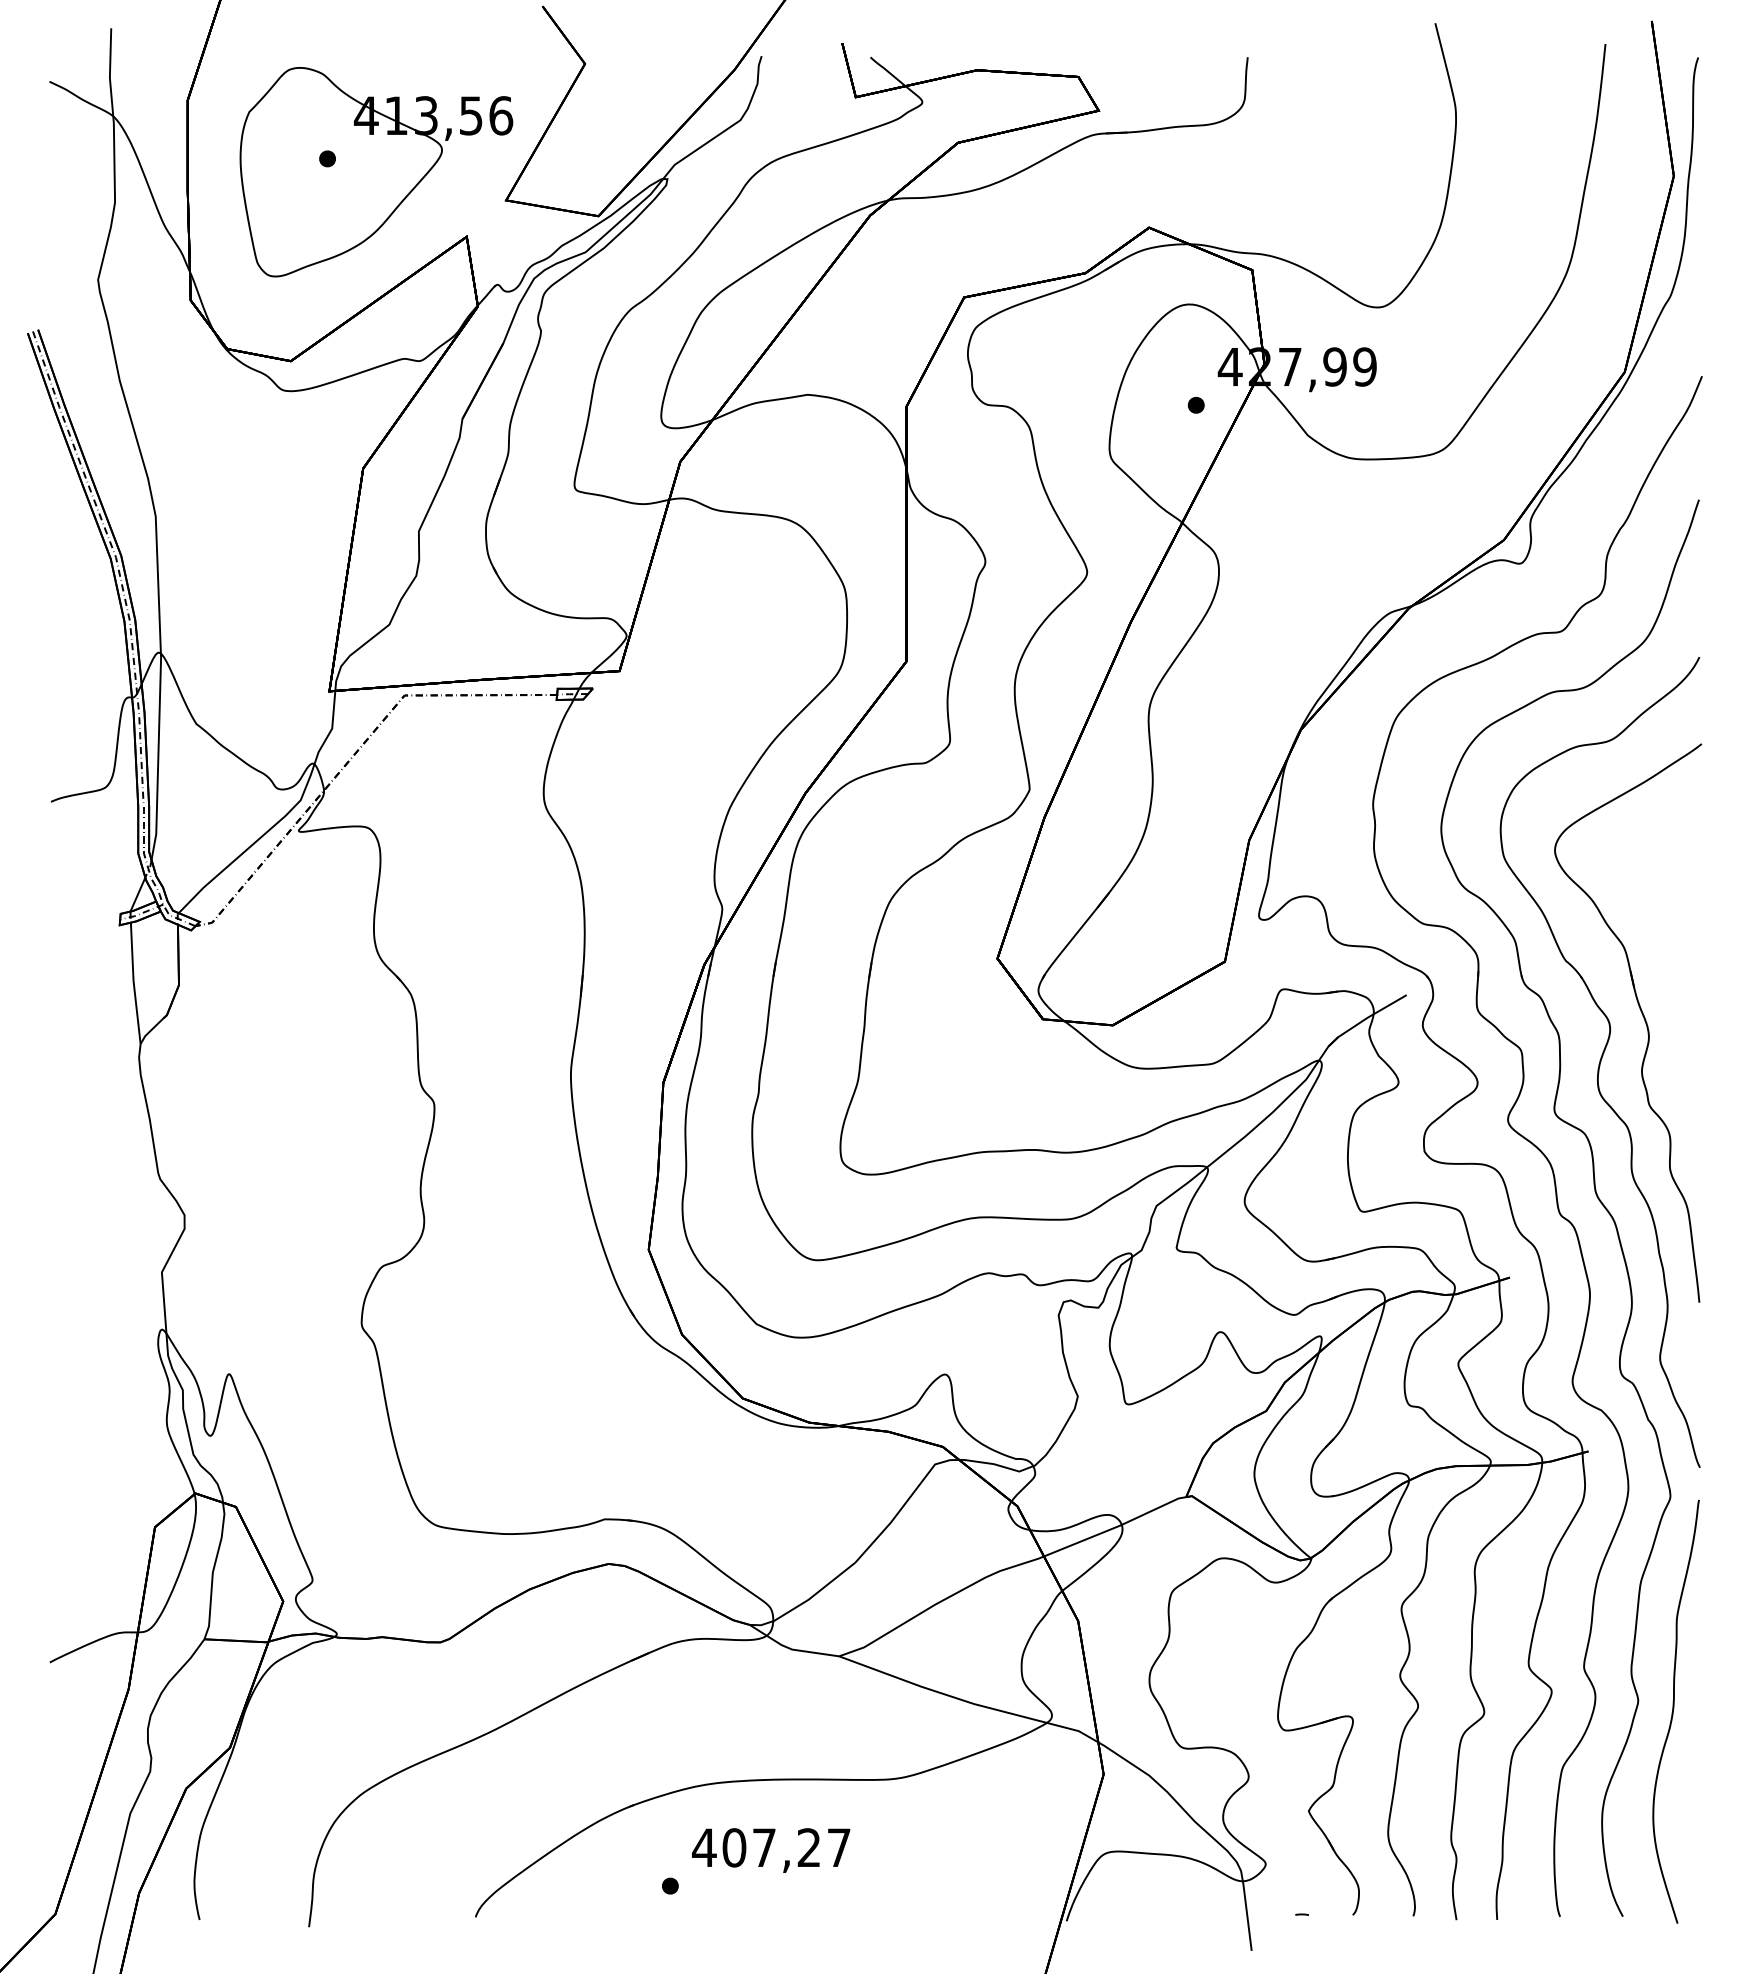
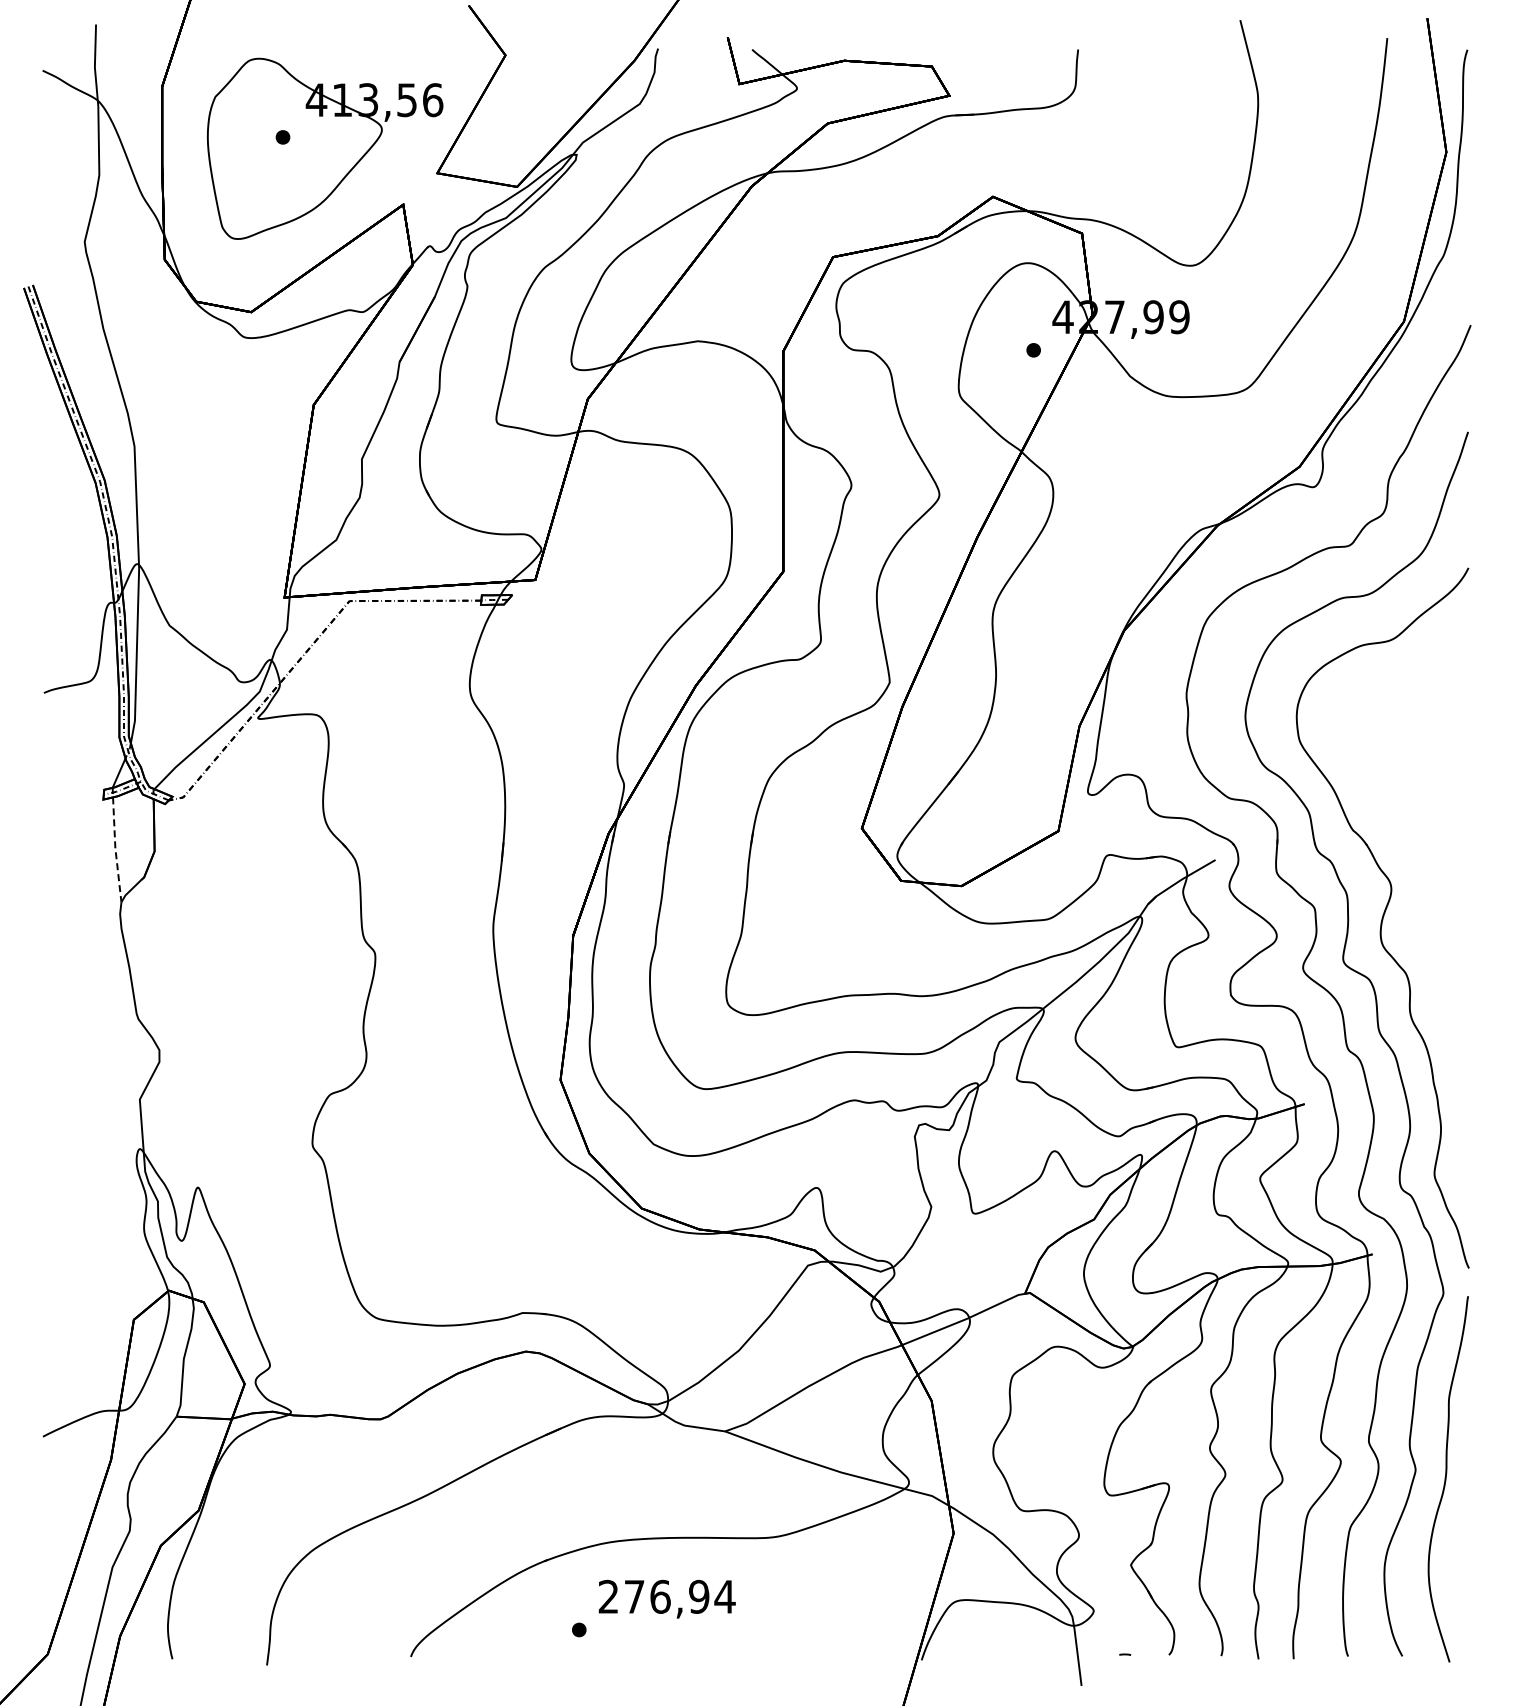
line: (133, 984) -> (115, 850), solid -> dashed
part: (1642, 1017) -> (1419, 879), removed
text: (771, 1847) -> (666, 1596), 407,27 -> 276,94

